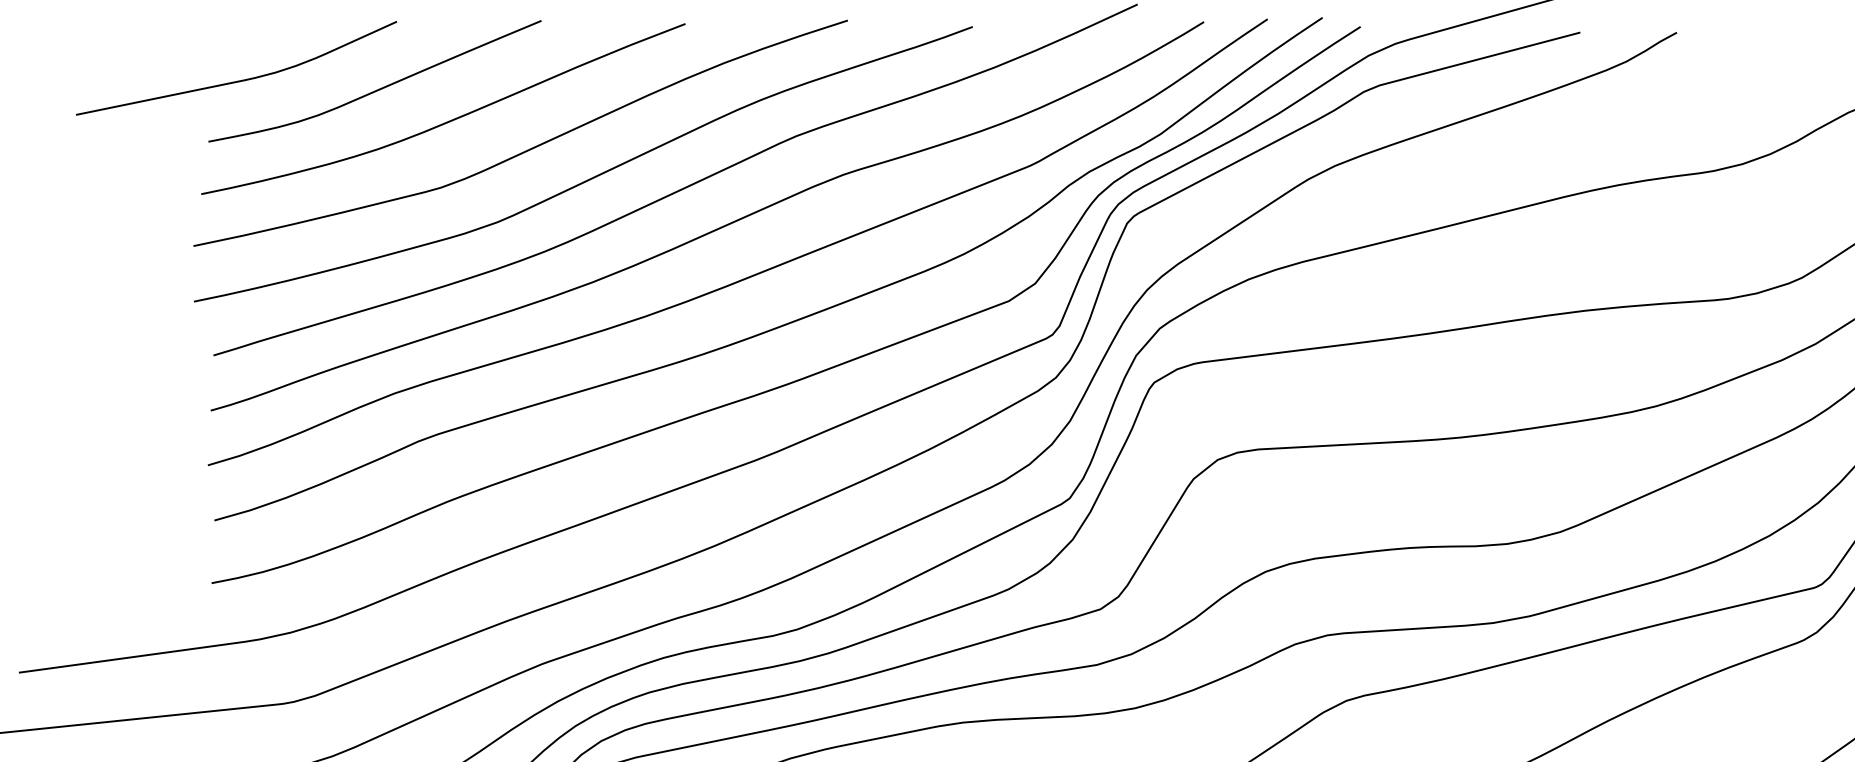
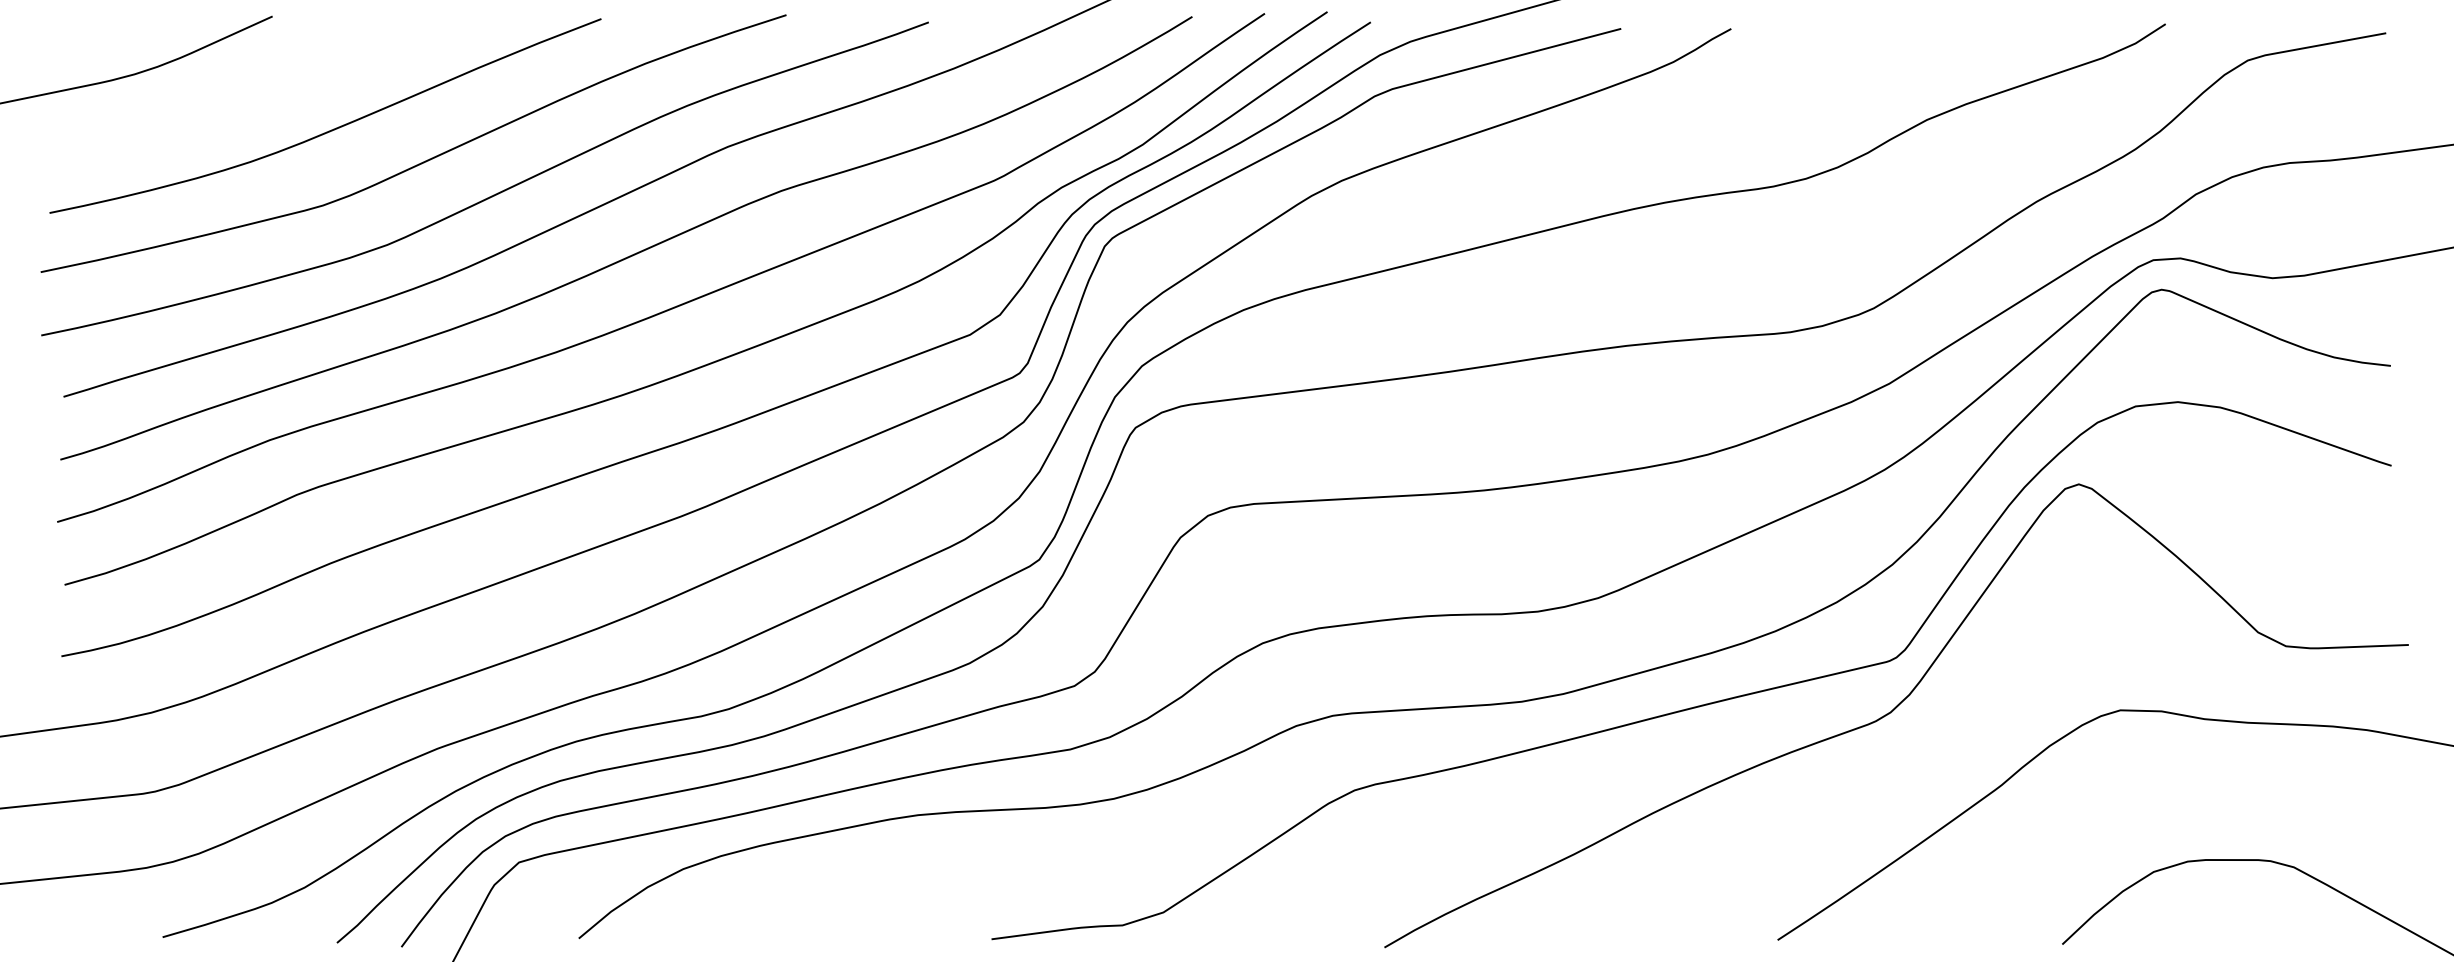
curve: (379, 88) -> (252, 92), removed

